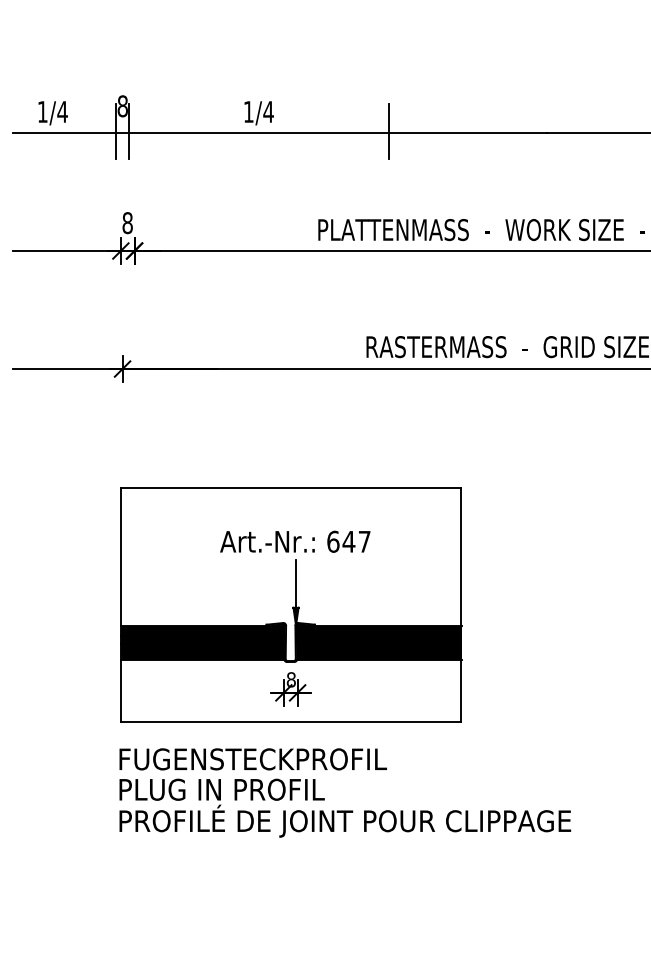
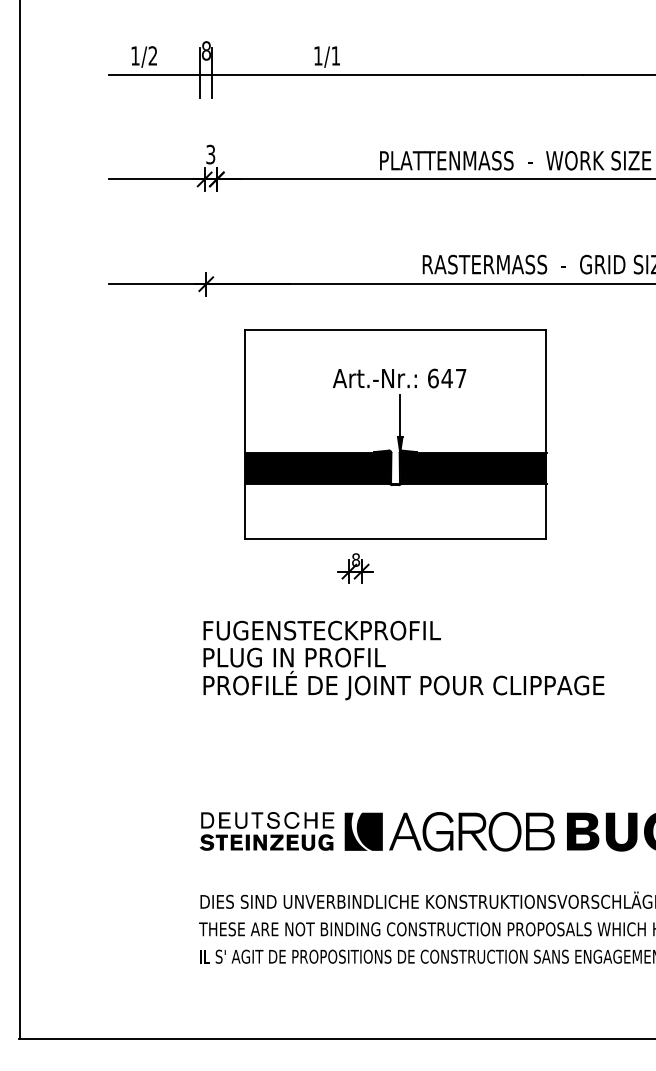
text: (62, 111) -> (152, 55), 1/4 -> 1/2
text: (268, 111) -> (335, 55), 1/4 -> 1/1
line: (389, 130) -> (443, 72), removed
text: (127, 222) -> (210, 154), 8 -> 3
part: (290, 604) -> (395, 434), moved

